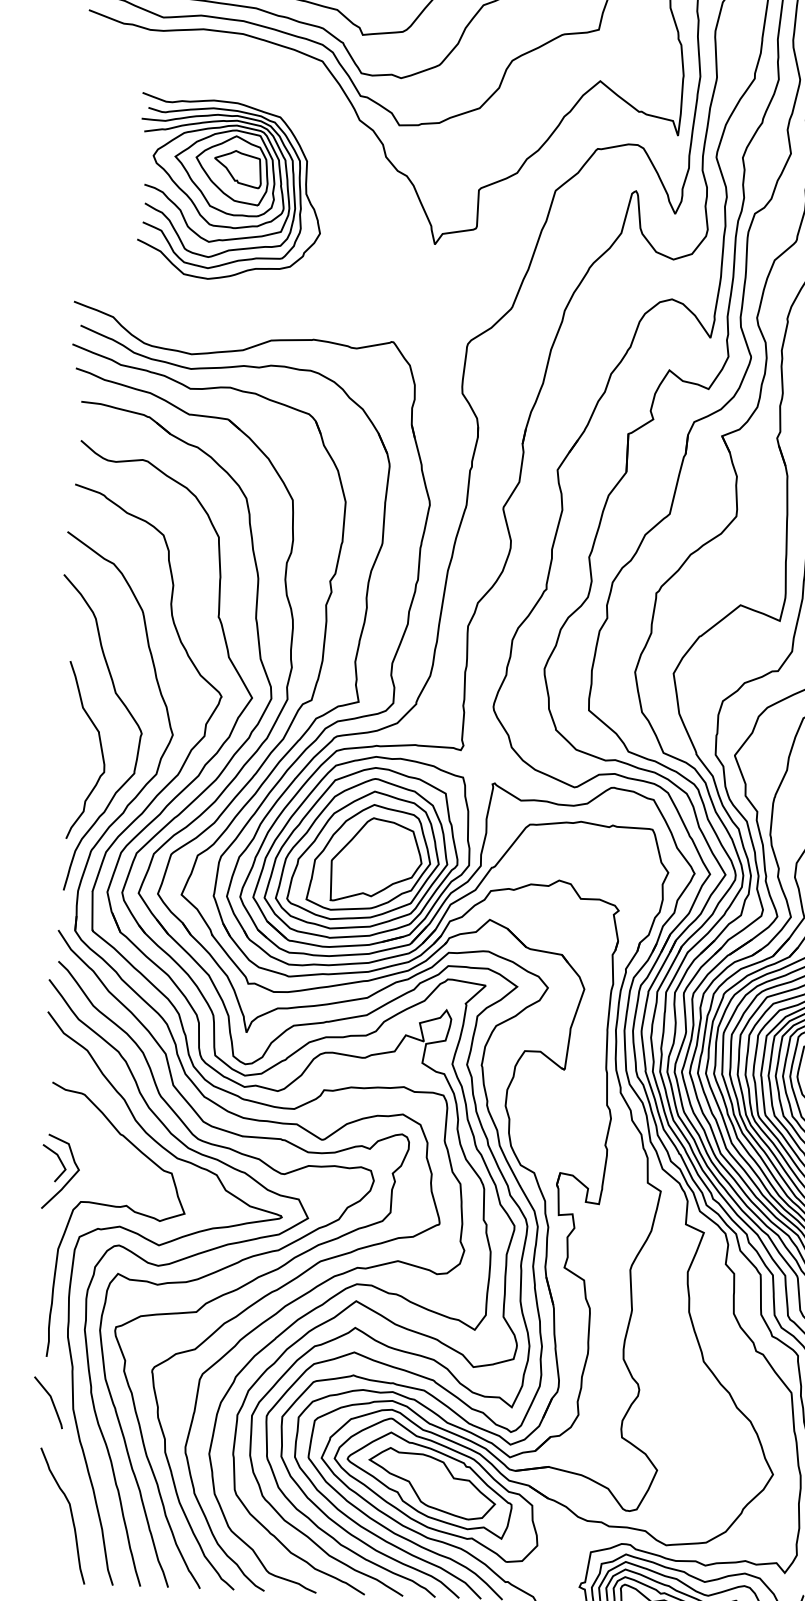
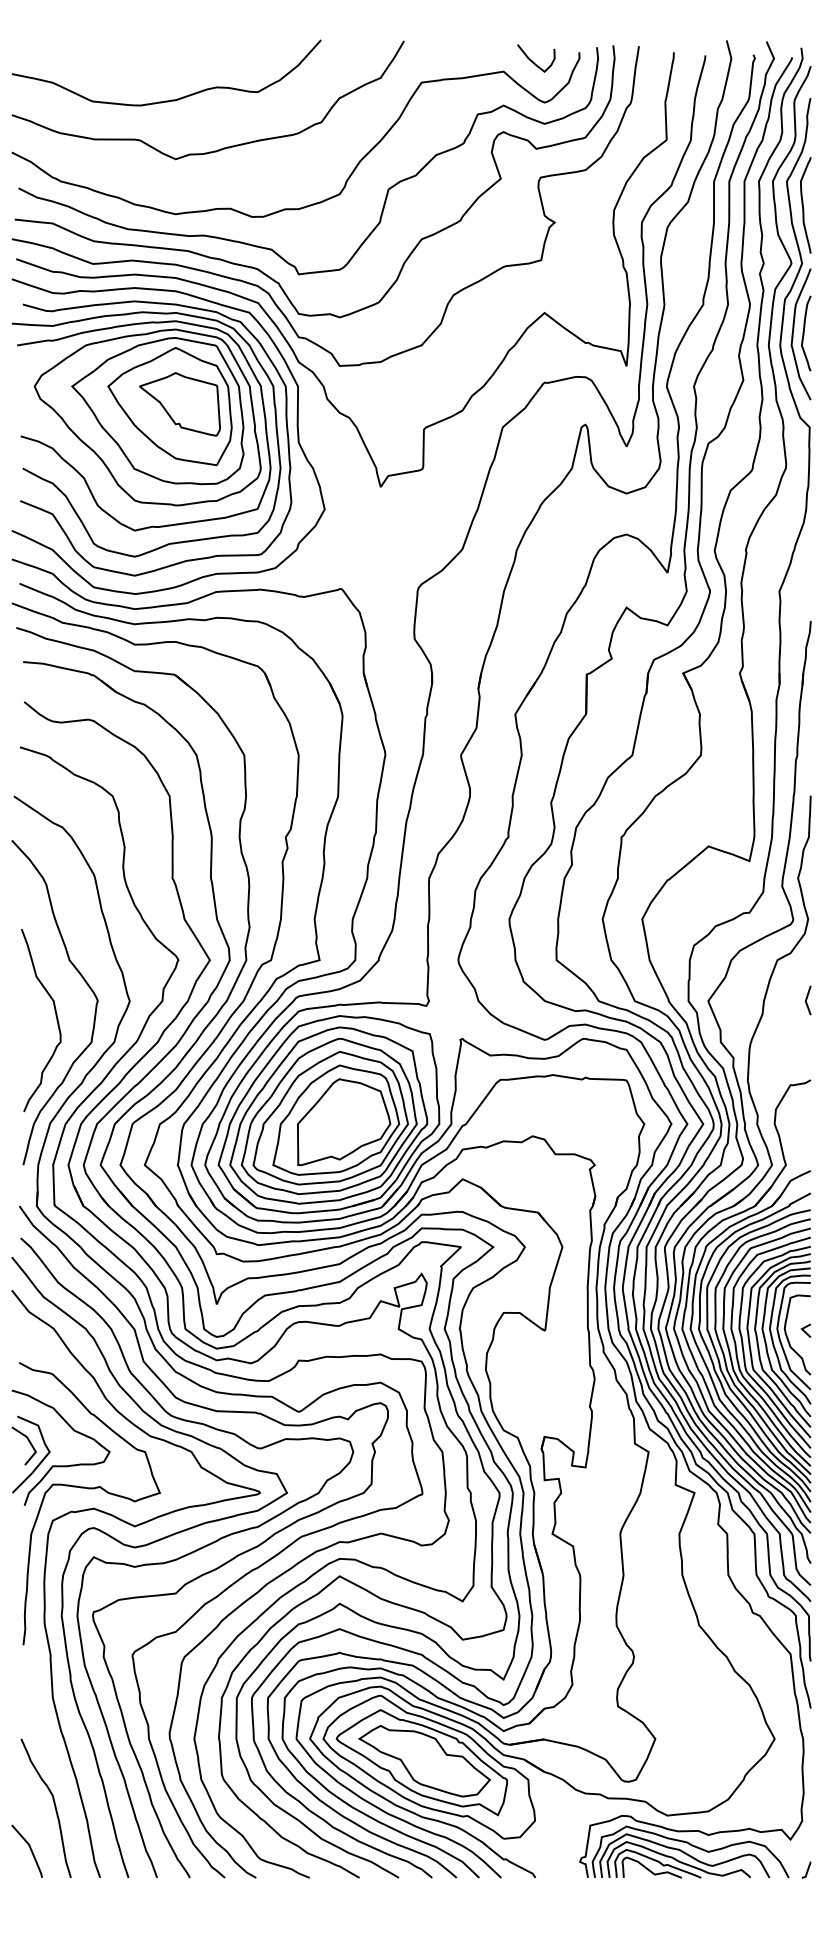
part: (230, 187) -> (168, 436), size x1.67
curve: (88, 1183) -> (60, 1465), added
line: (50, 1400) -> (29, 1848), moved

